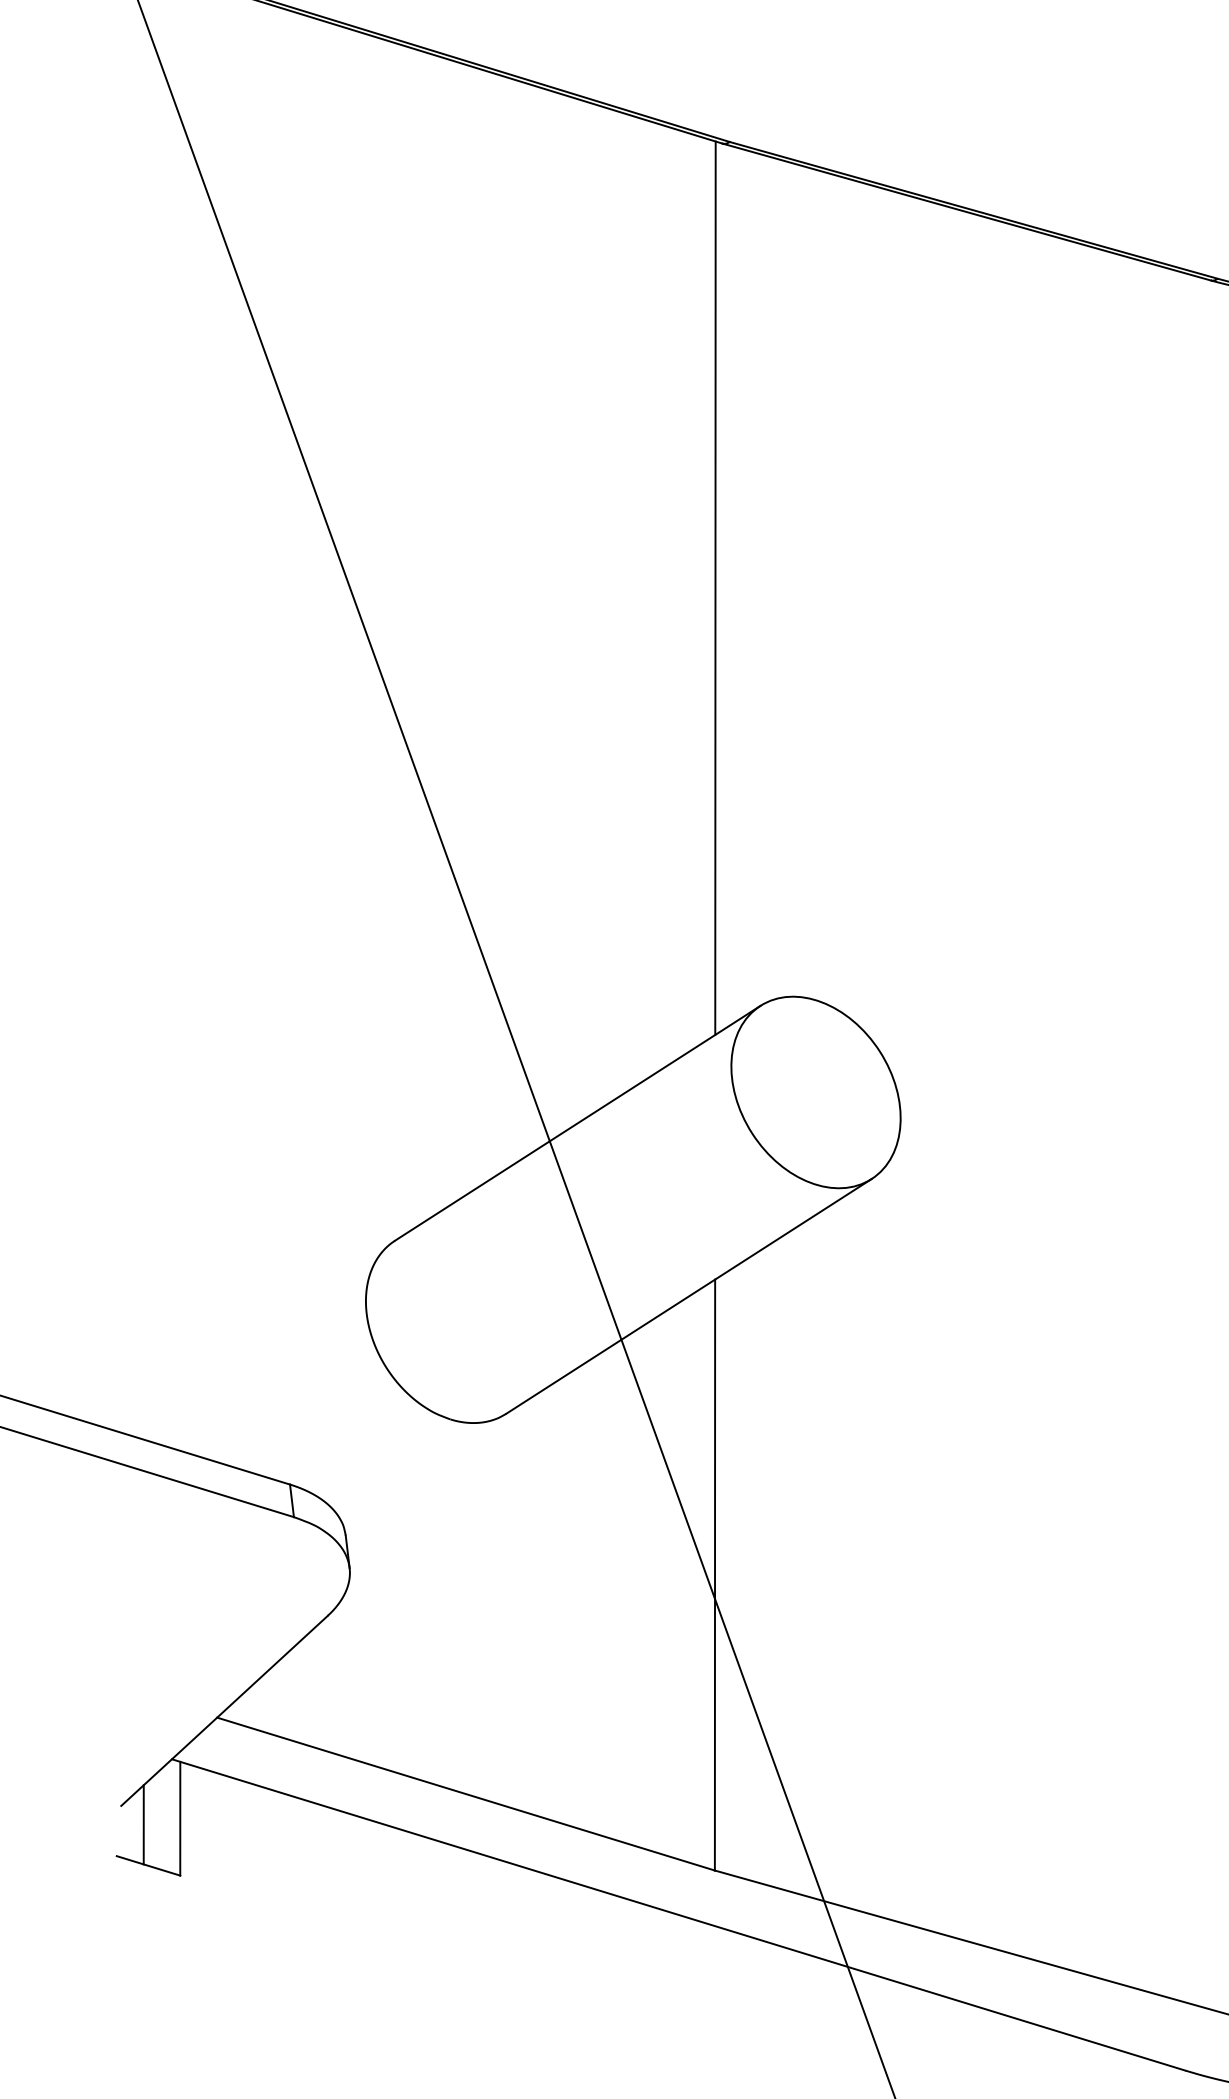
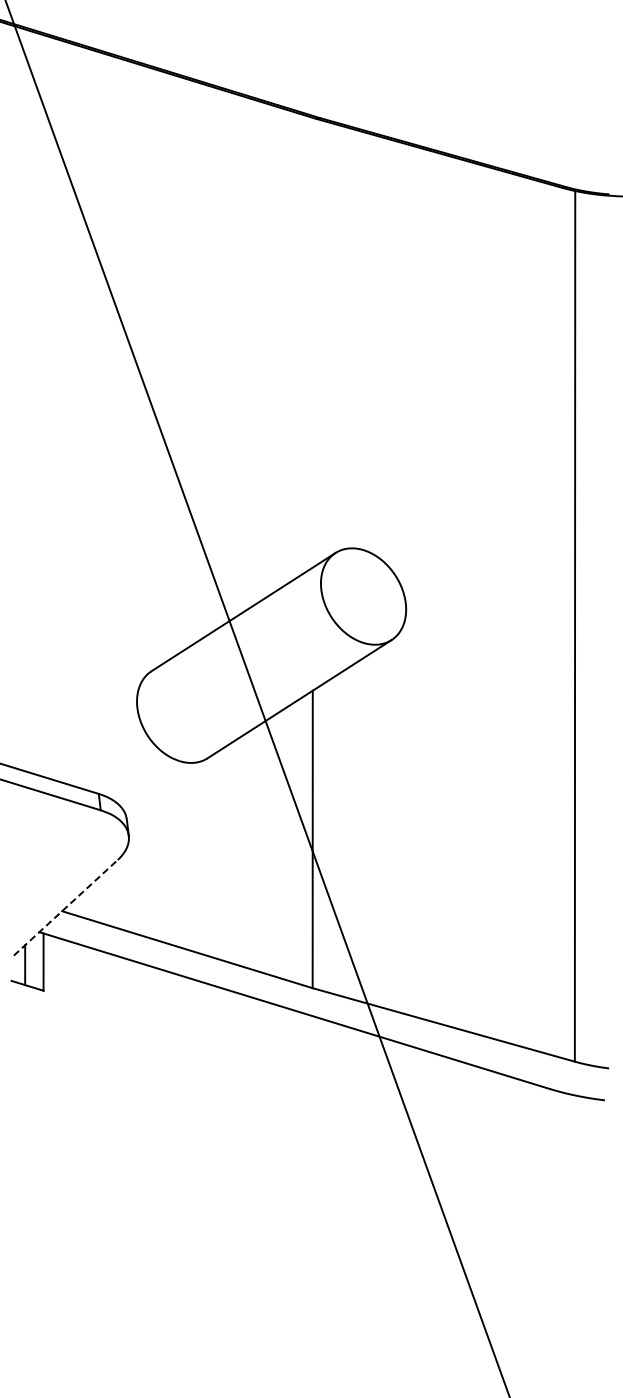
line: (714, 587) -> (312, 342), removed
line: (223, 1710) -> (65, 907), solid -> dashed

